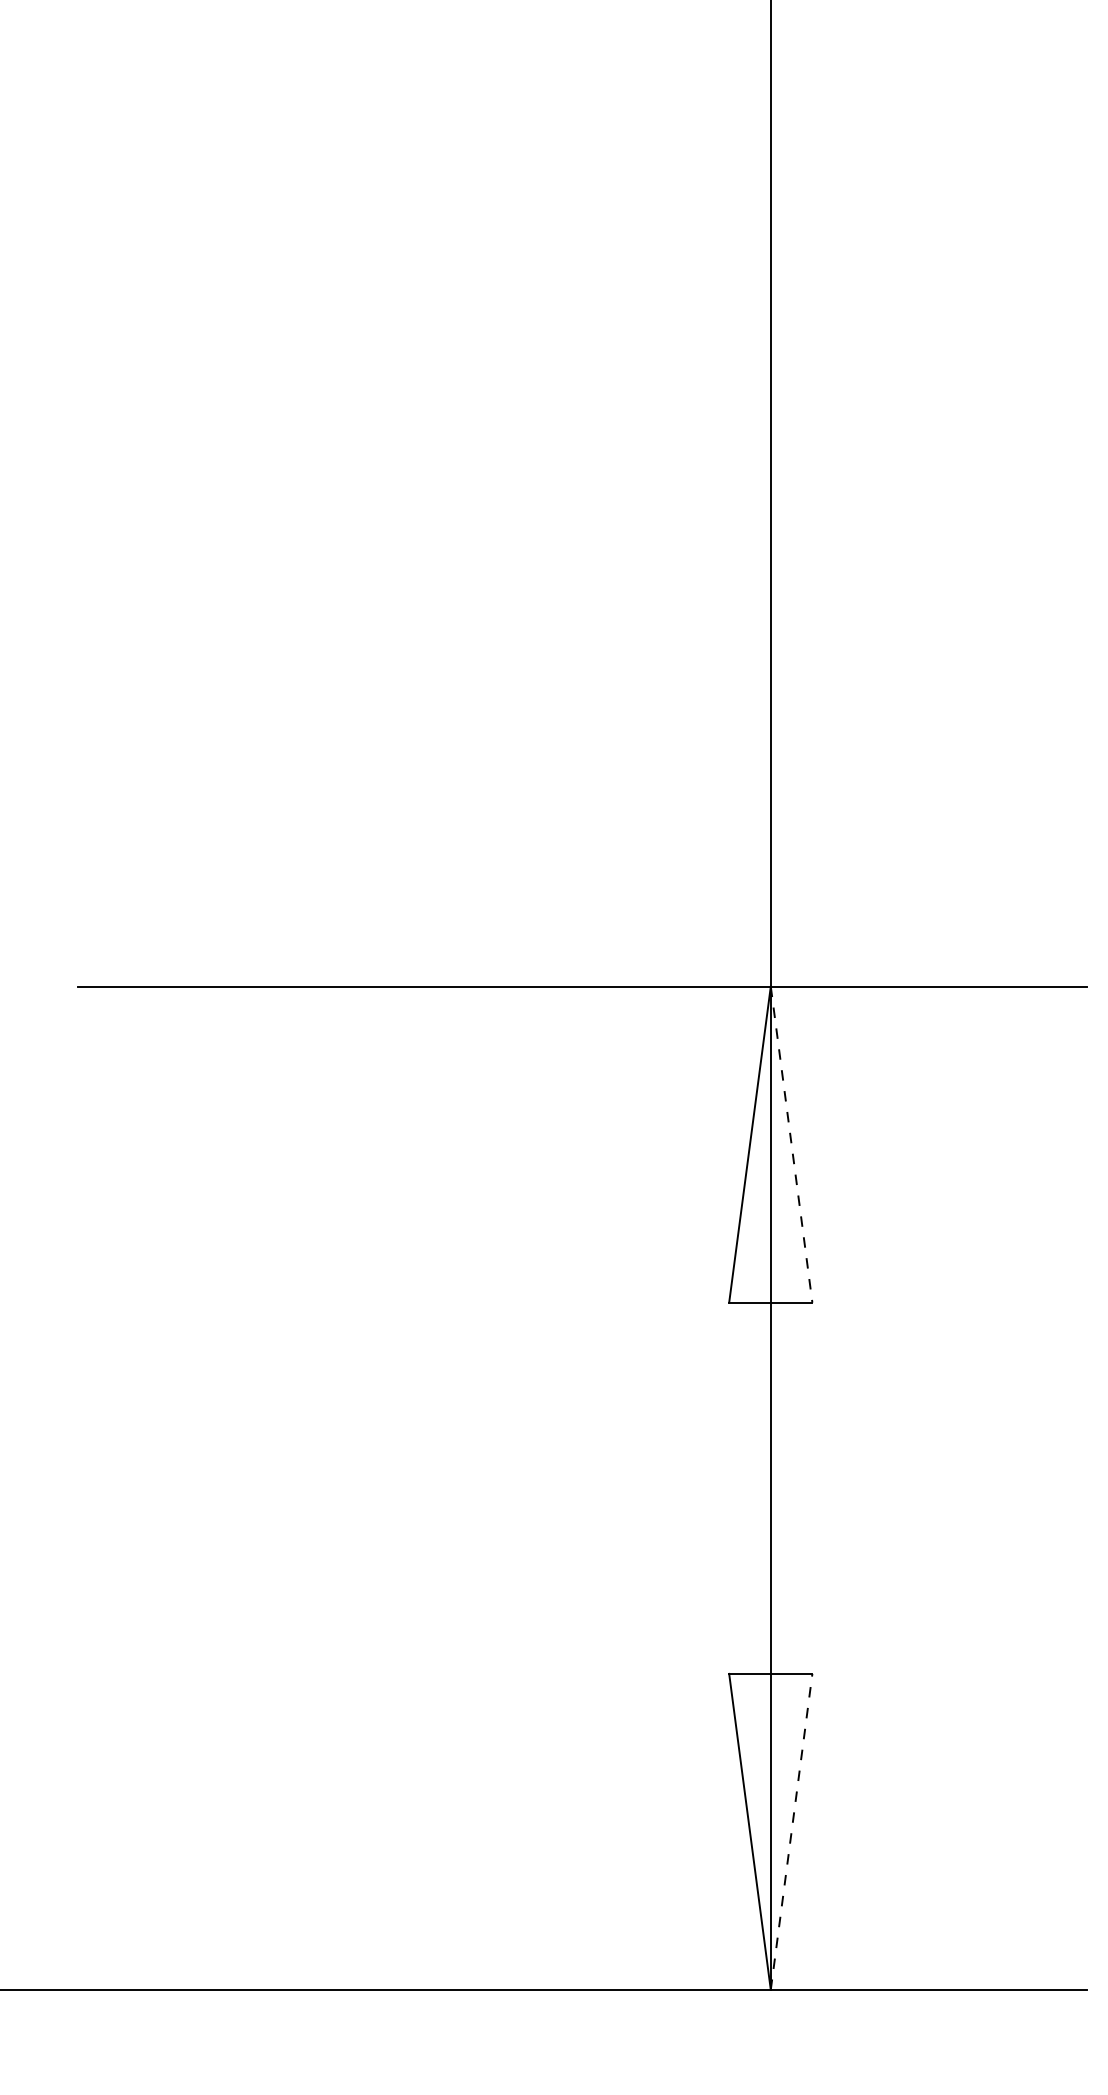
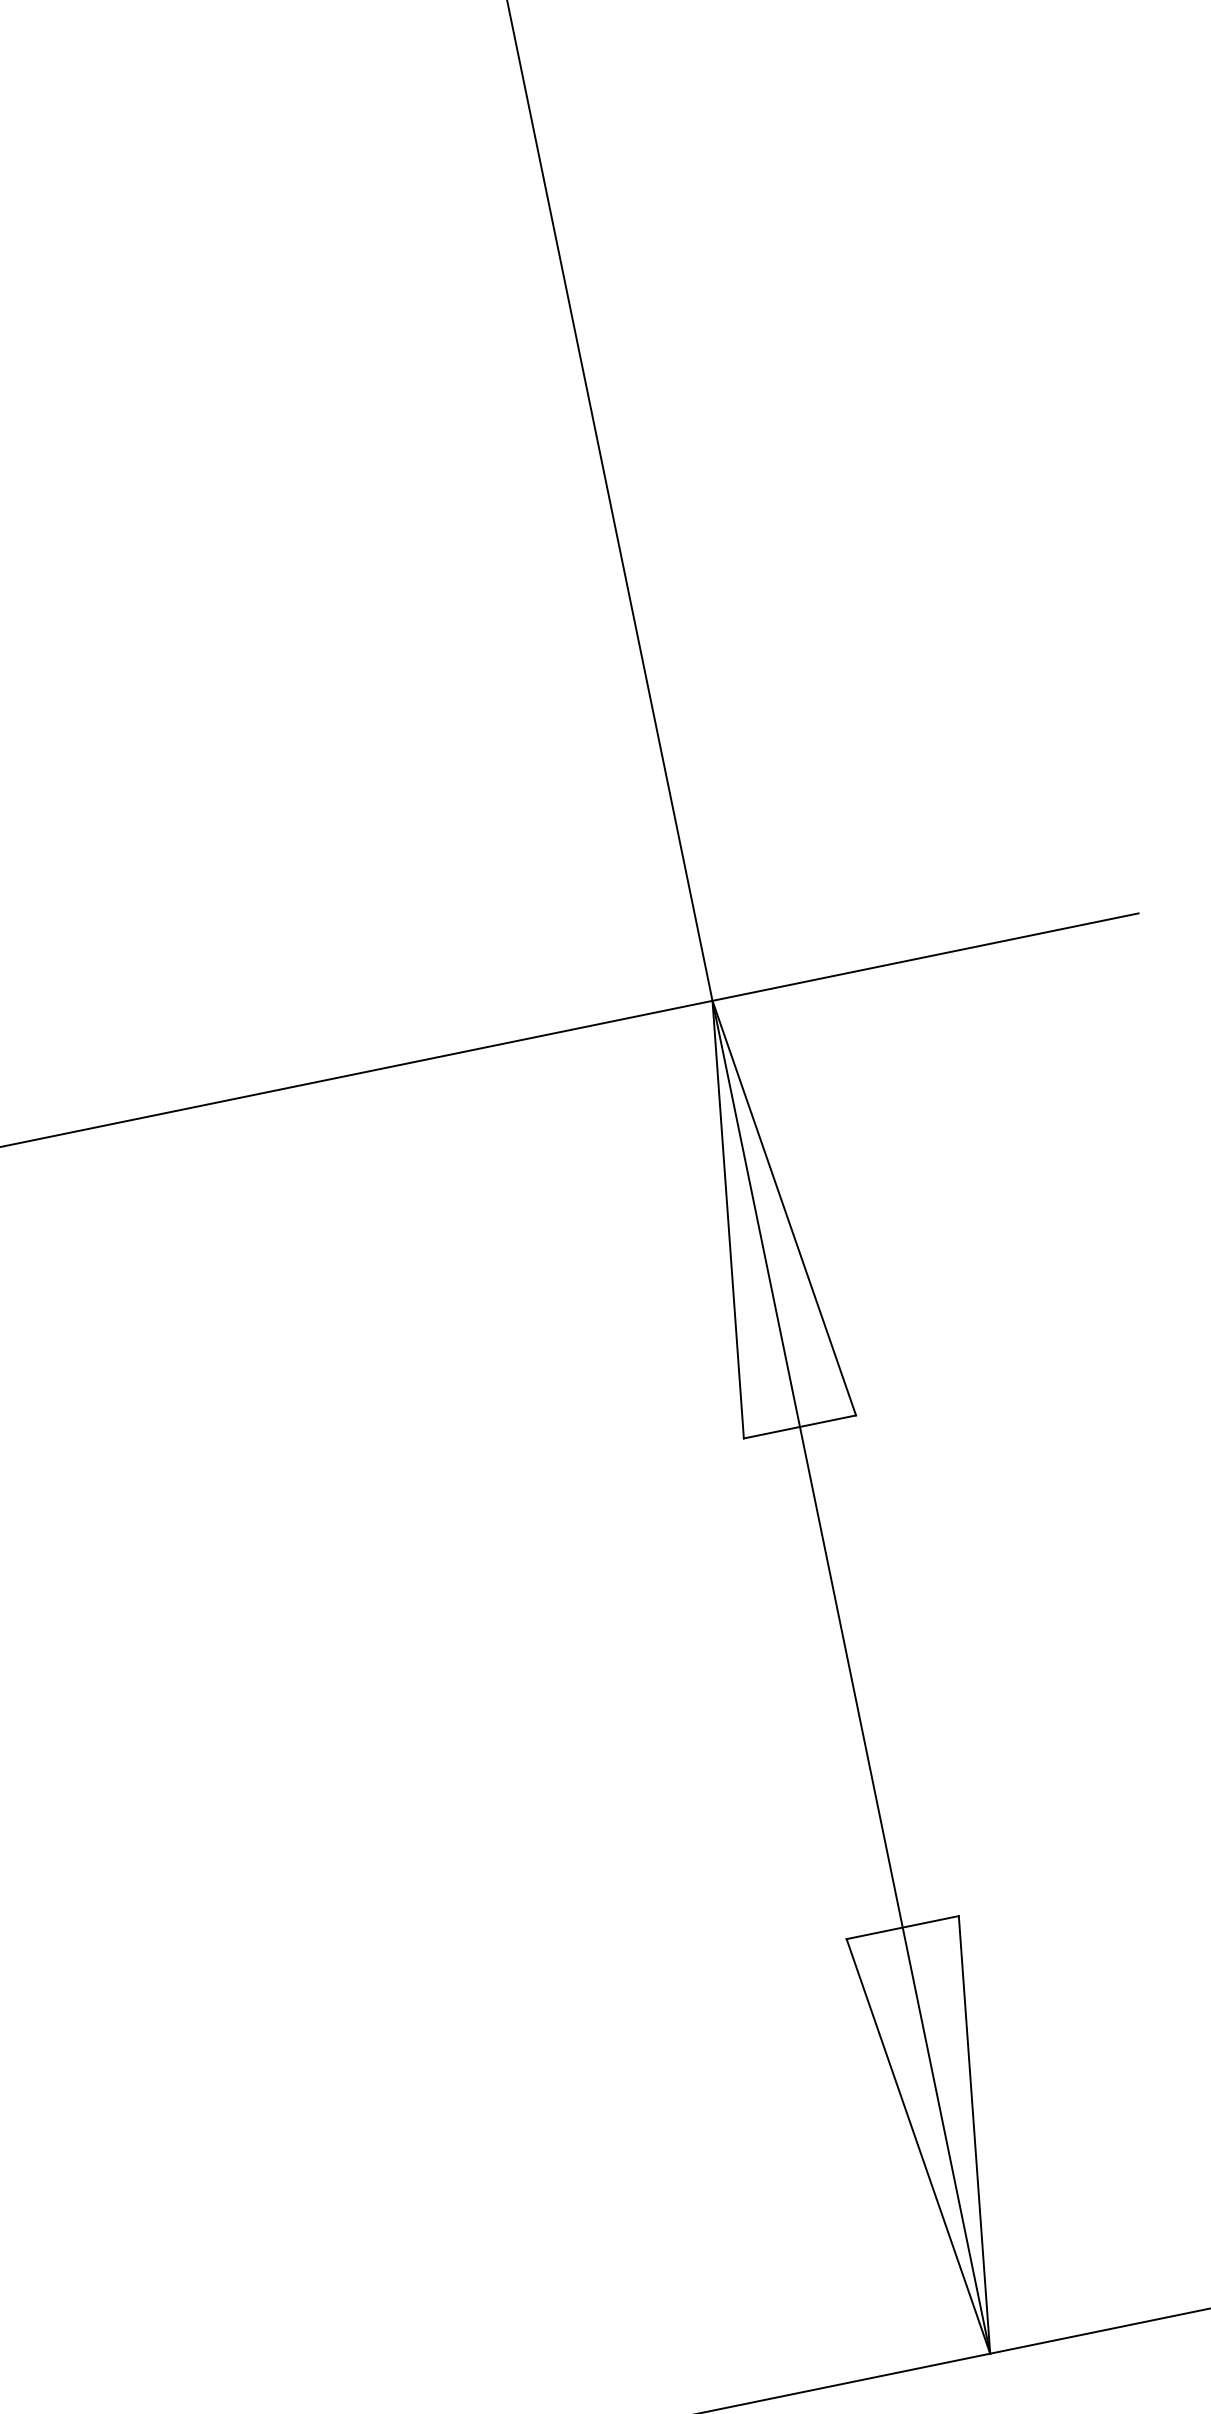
line: (791, 1145) -> (784, 1209), dashed -> solid
line: (791, 1831) -> (974, 2134), dashed -> solid

